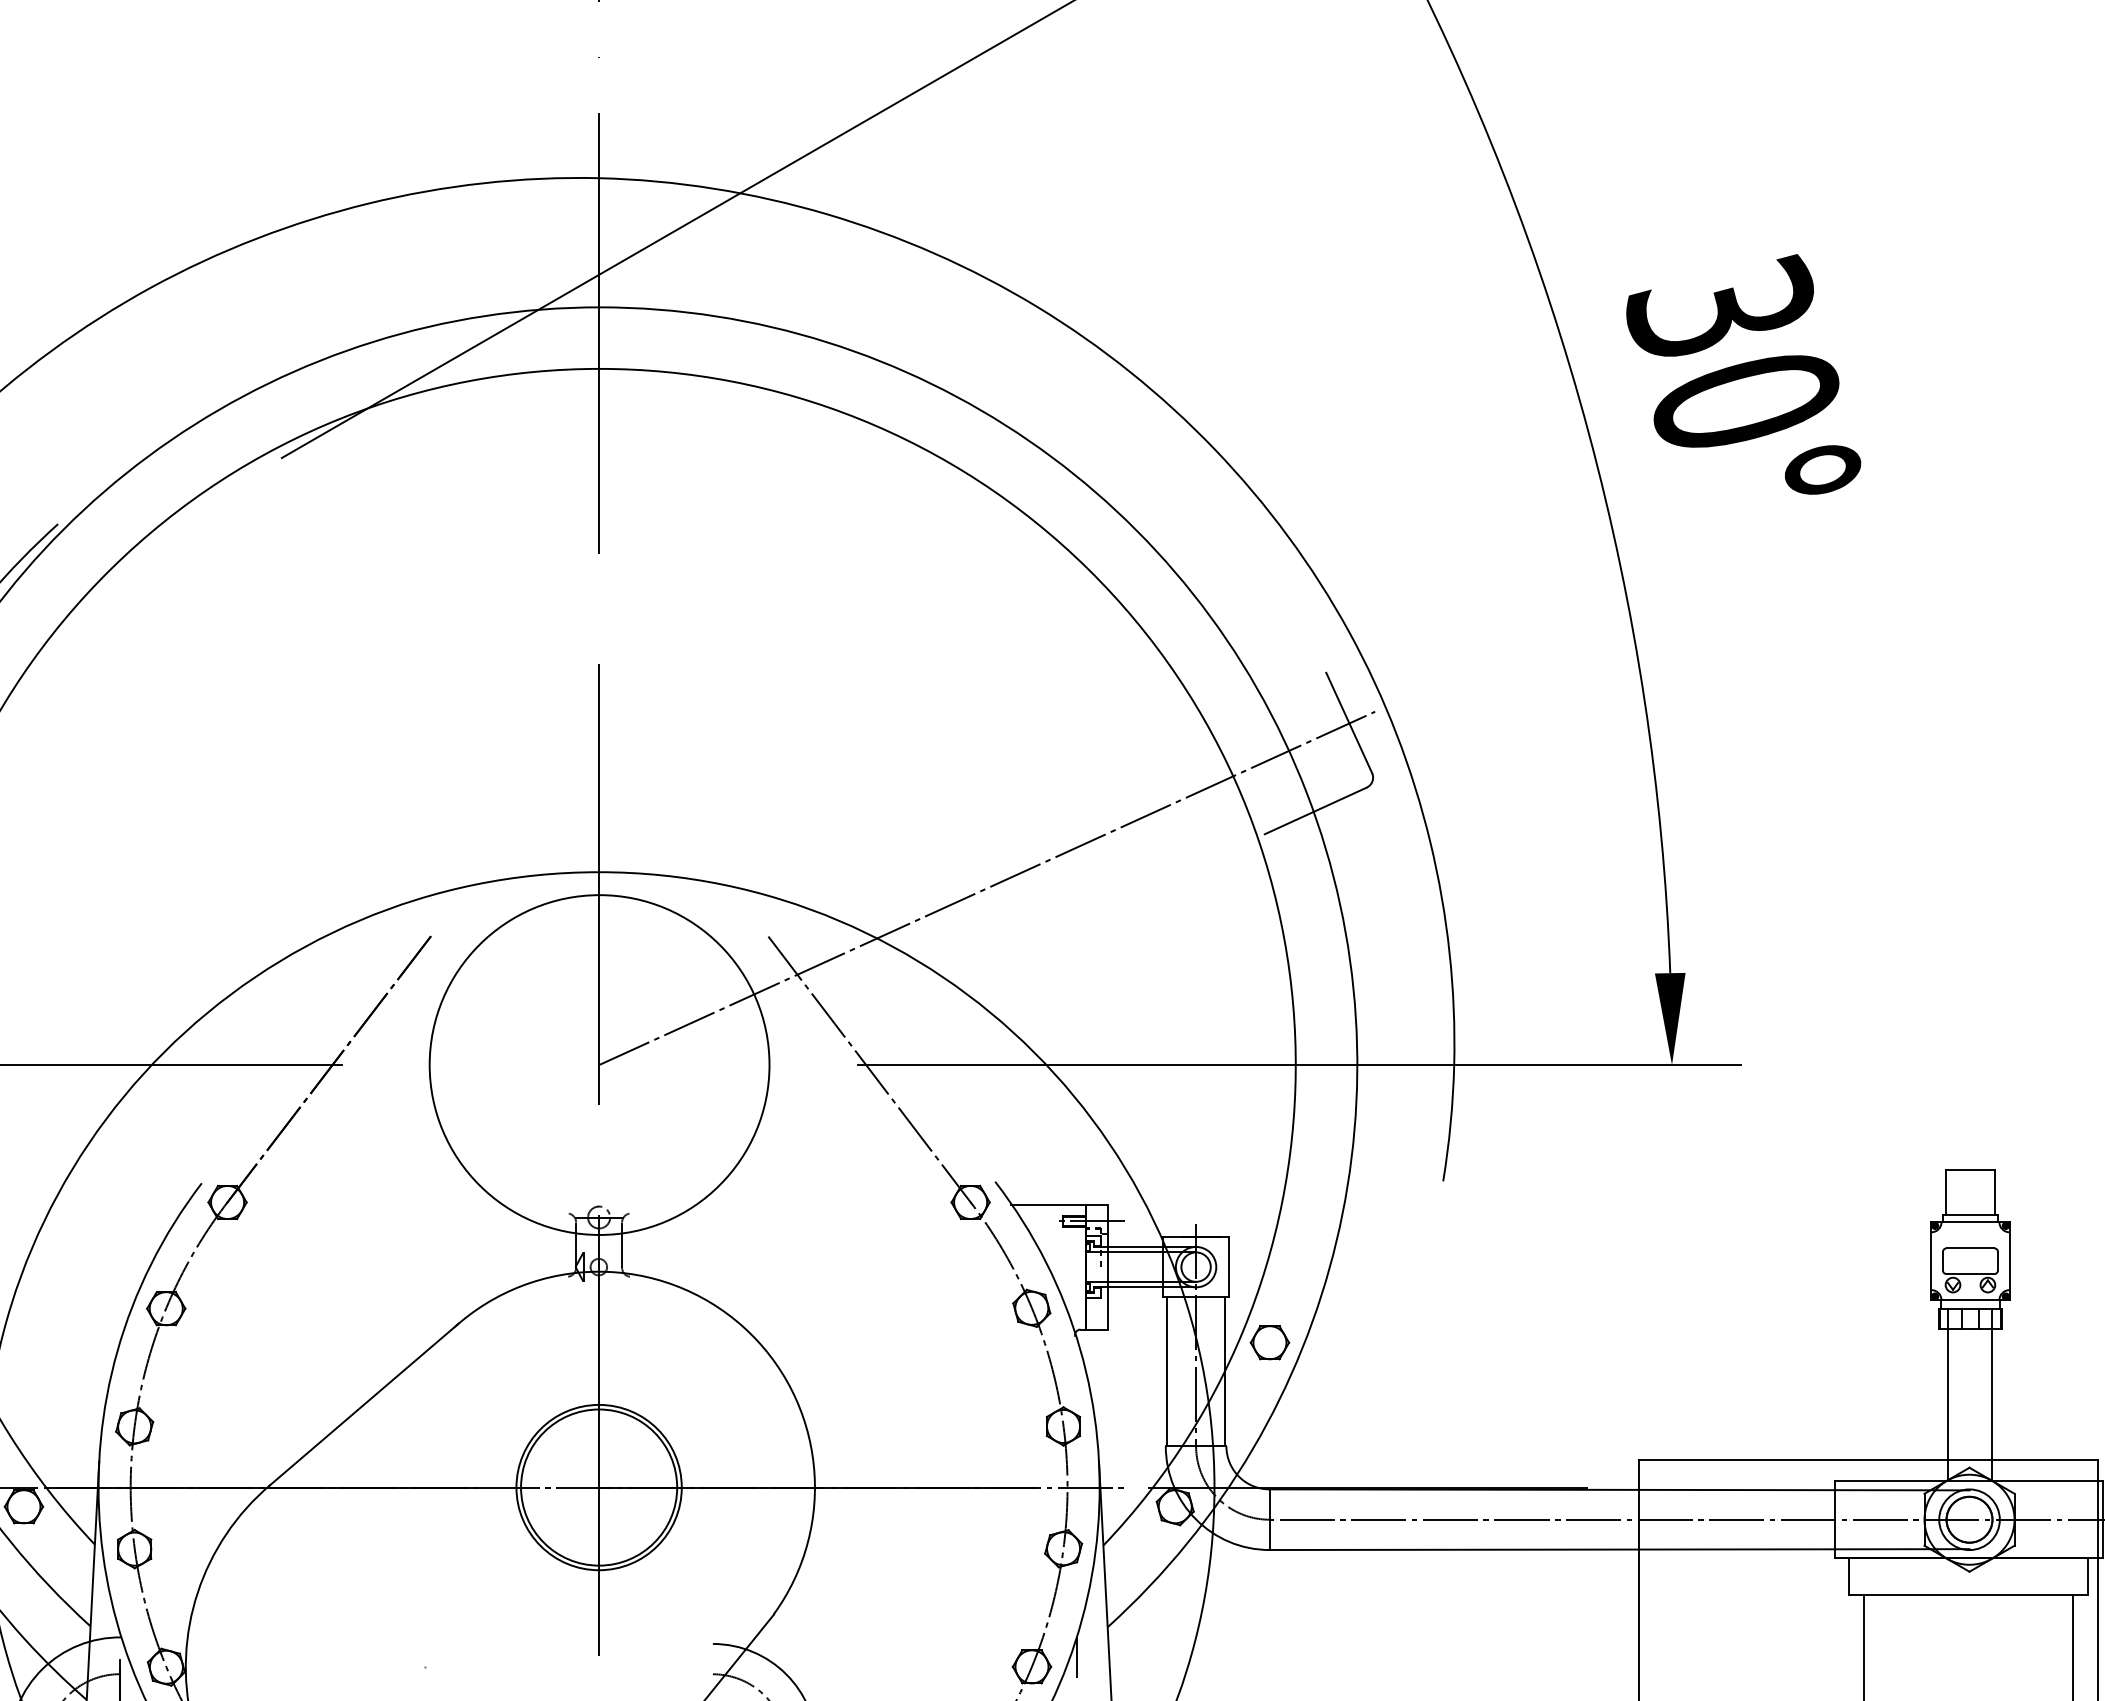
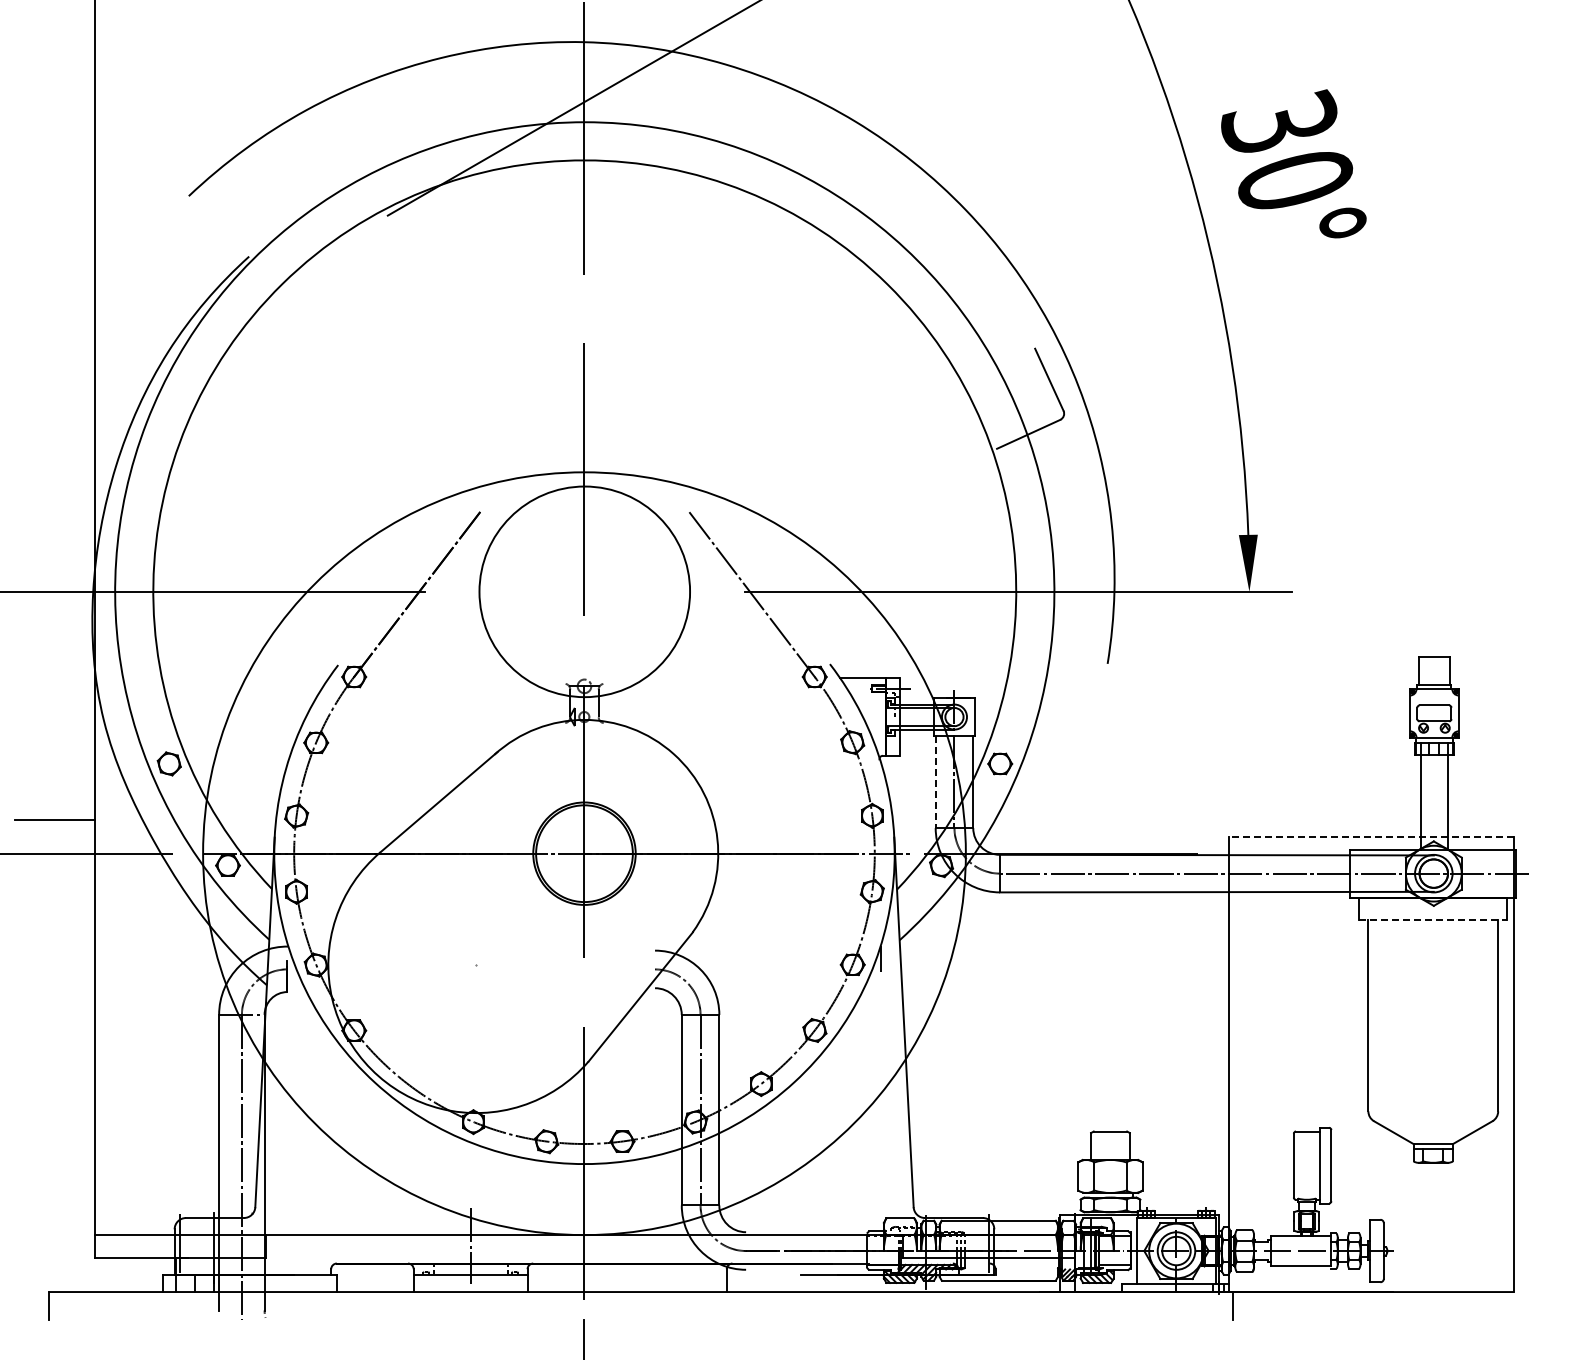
line: (986, 887) -> (824, 481), removed
line: (1167, 1372) -> (936, 782), solid -> dashed
line: (1867, 1459) -> (1370, 836), solid -> dashed
line: (1969, 1595) -> (1433, 920), solid -> dashed

